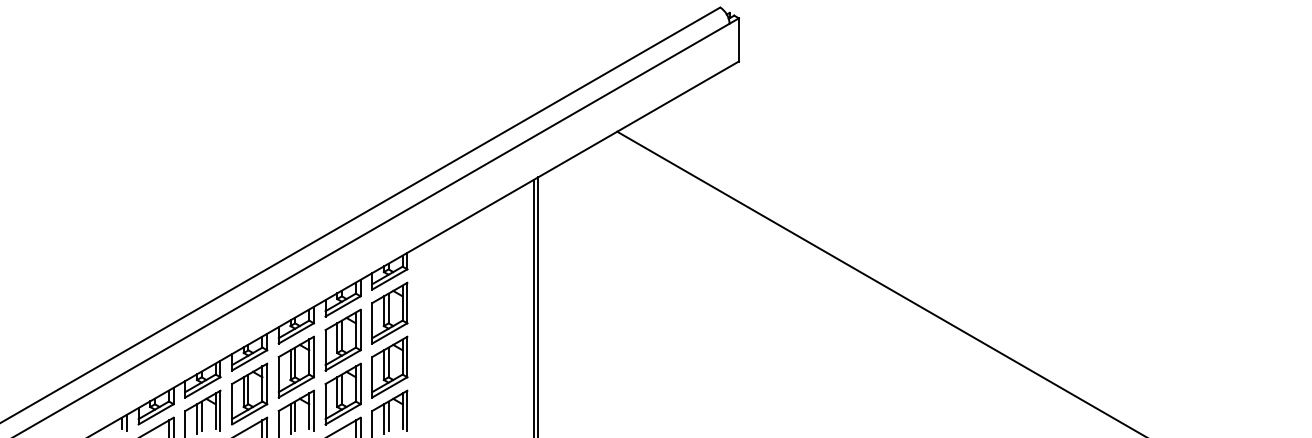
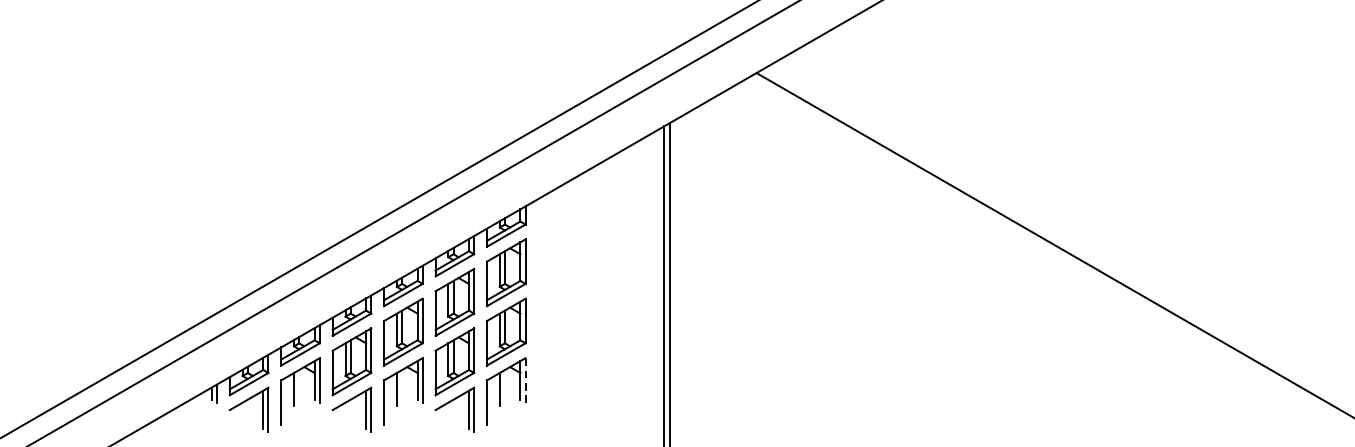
line: (407, 410) -> (525, 379), solid -> dashed
line: (201, 416) -> (299, 386), removed
line: (295, 416) -> (402, 386), removed
line: (388, 416) -> (504, 386), removed

